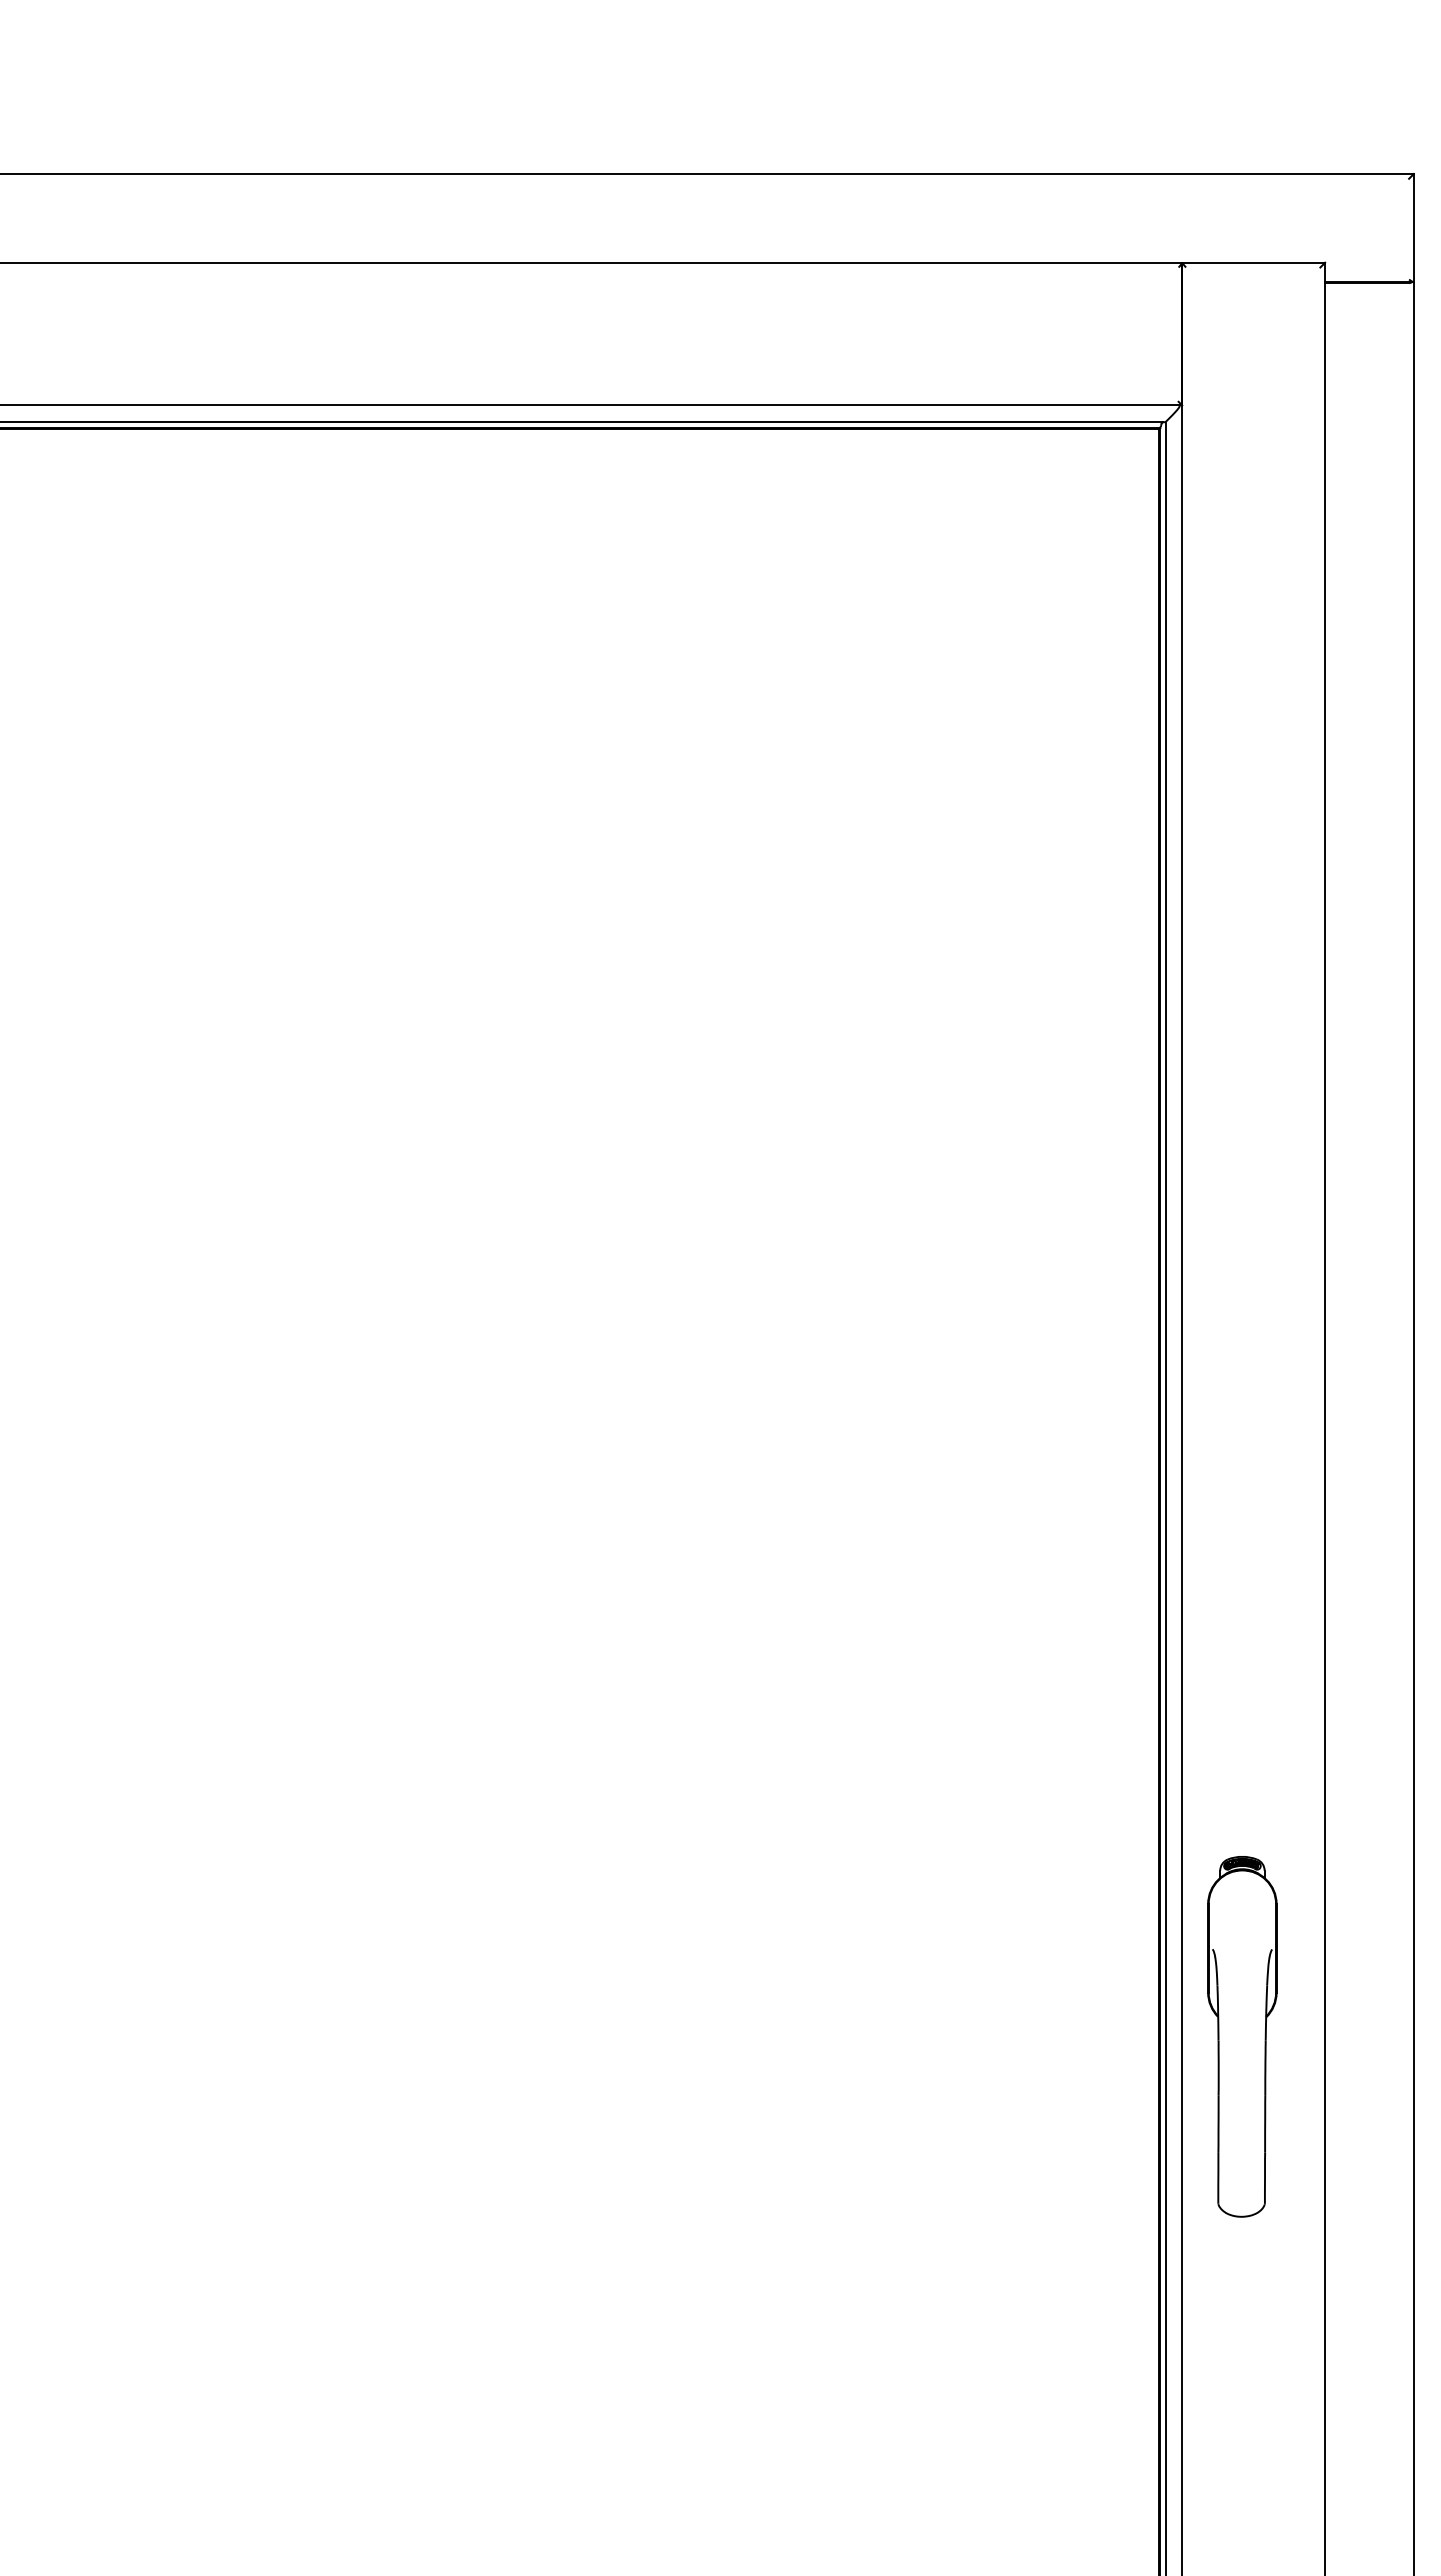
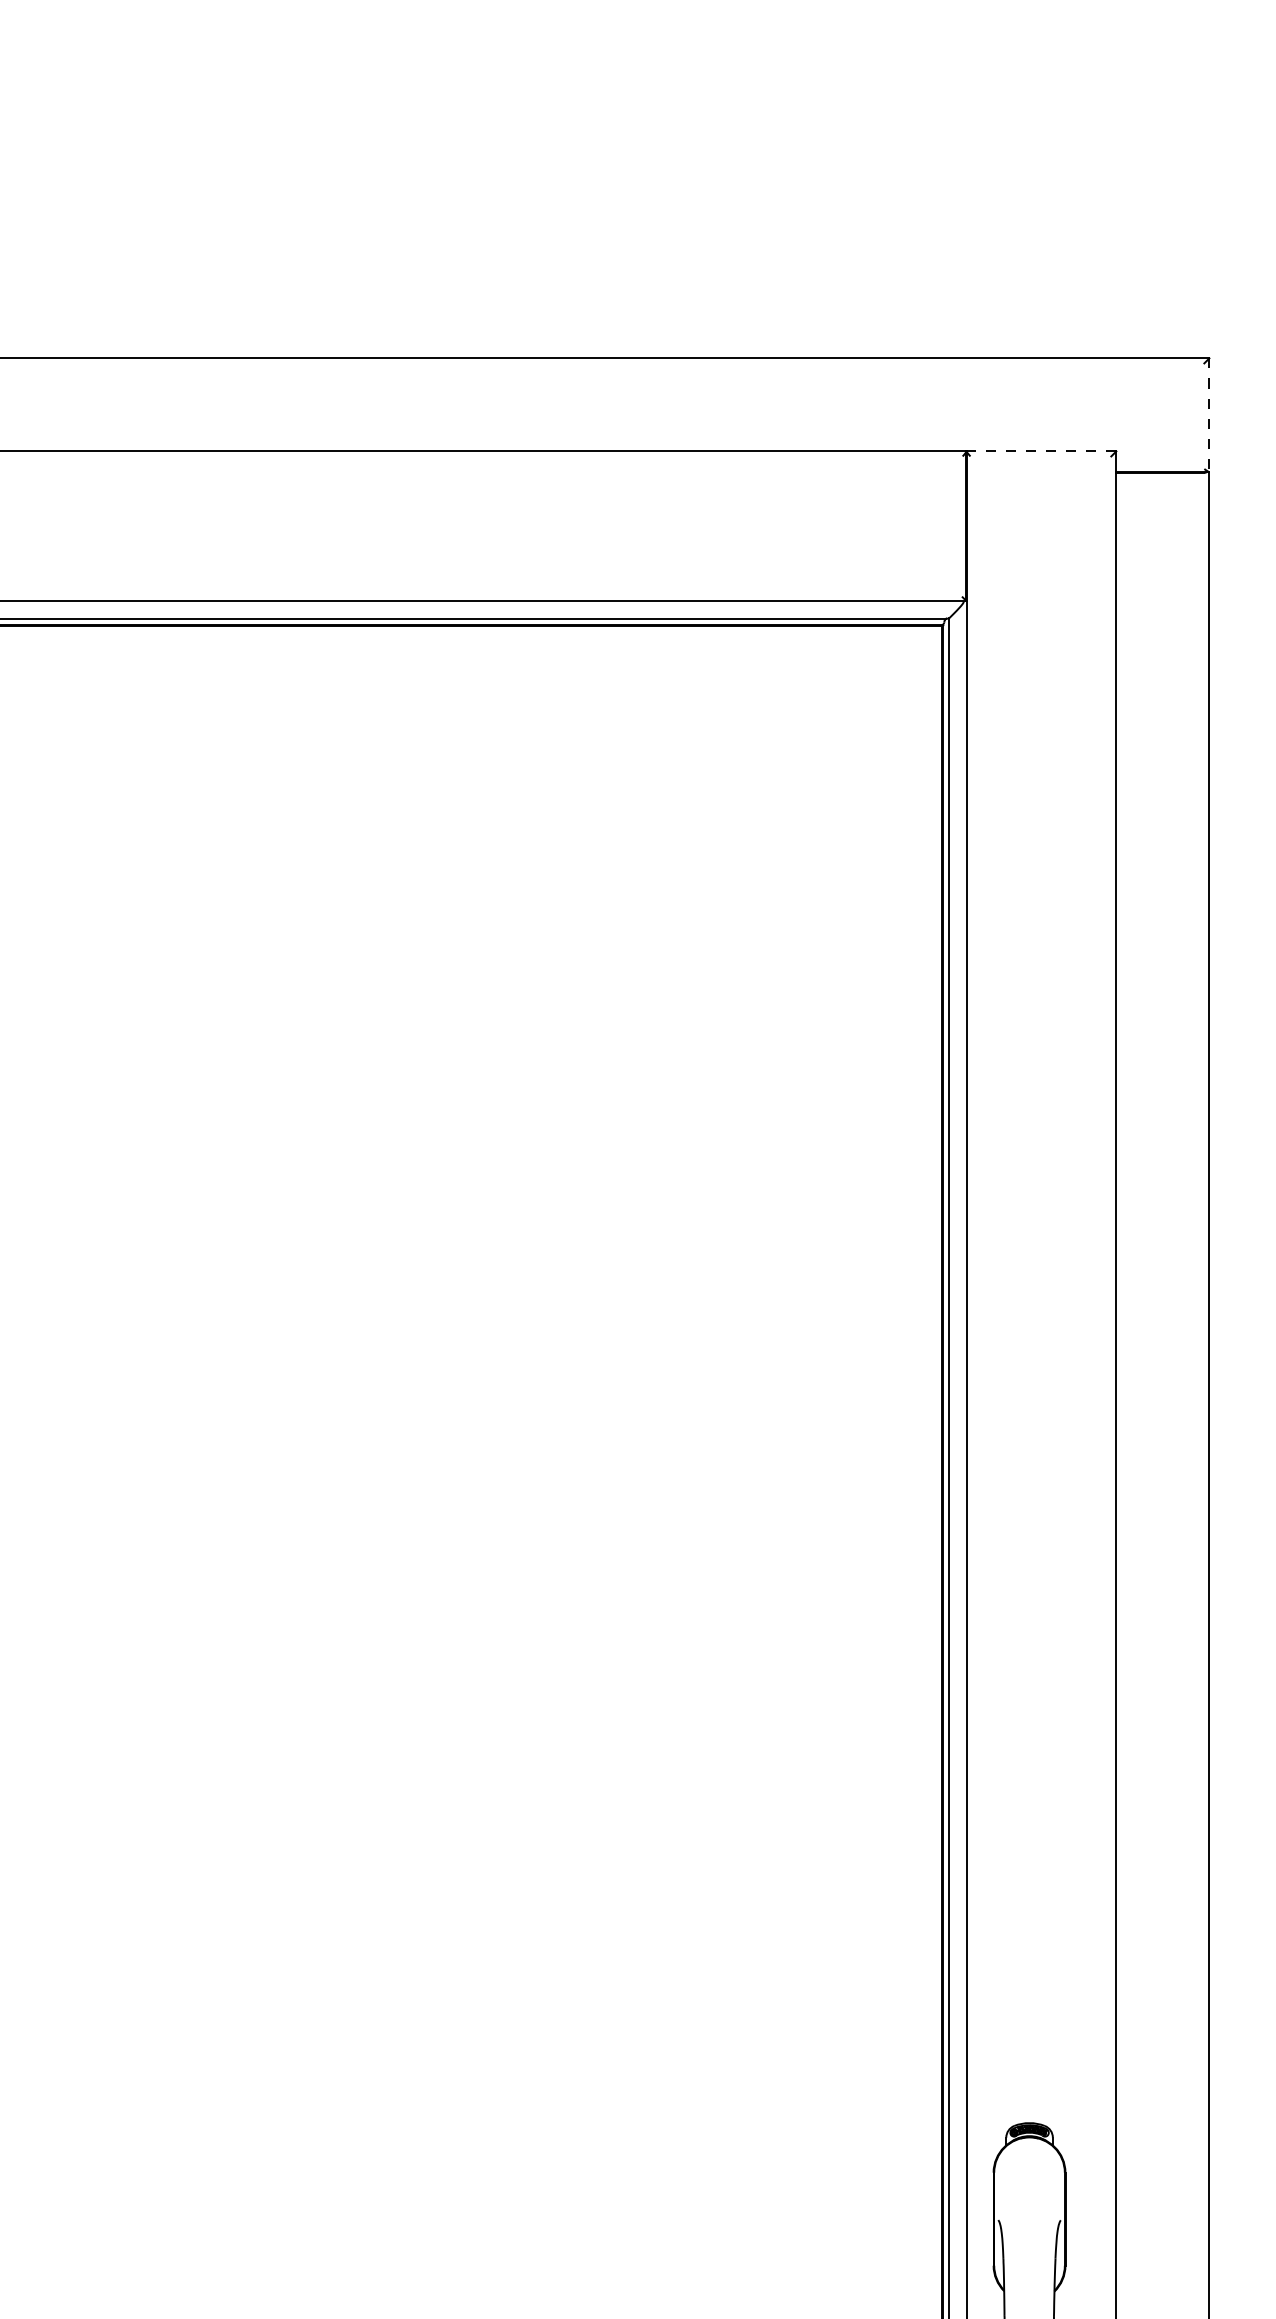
line: (1413, 227) -> (1208, 414), solid -> dashed
line: (1253, 262) -> (1041, 451), solid -> dashed

